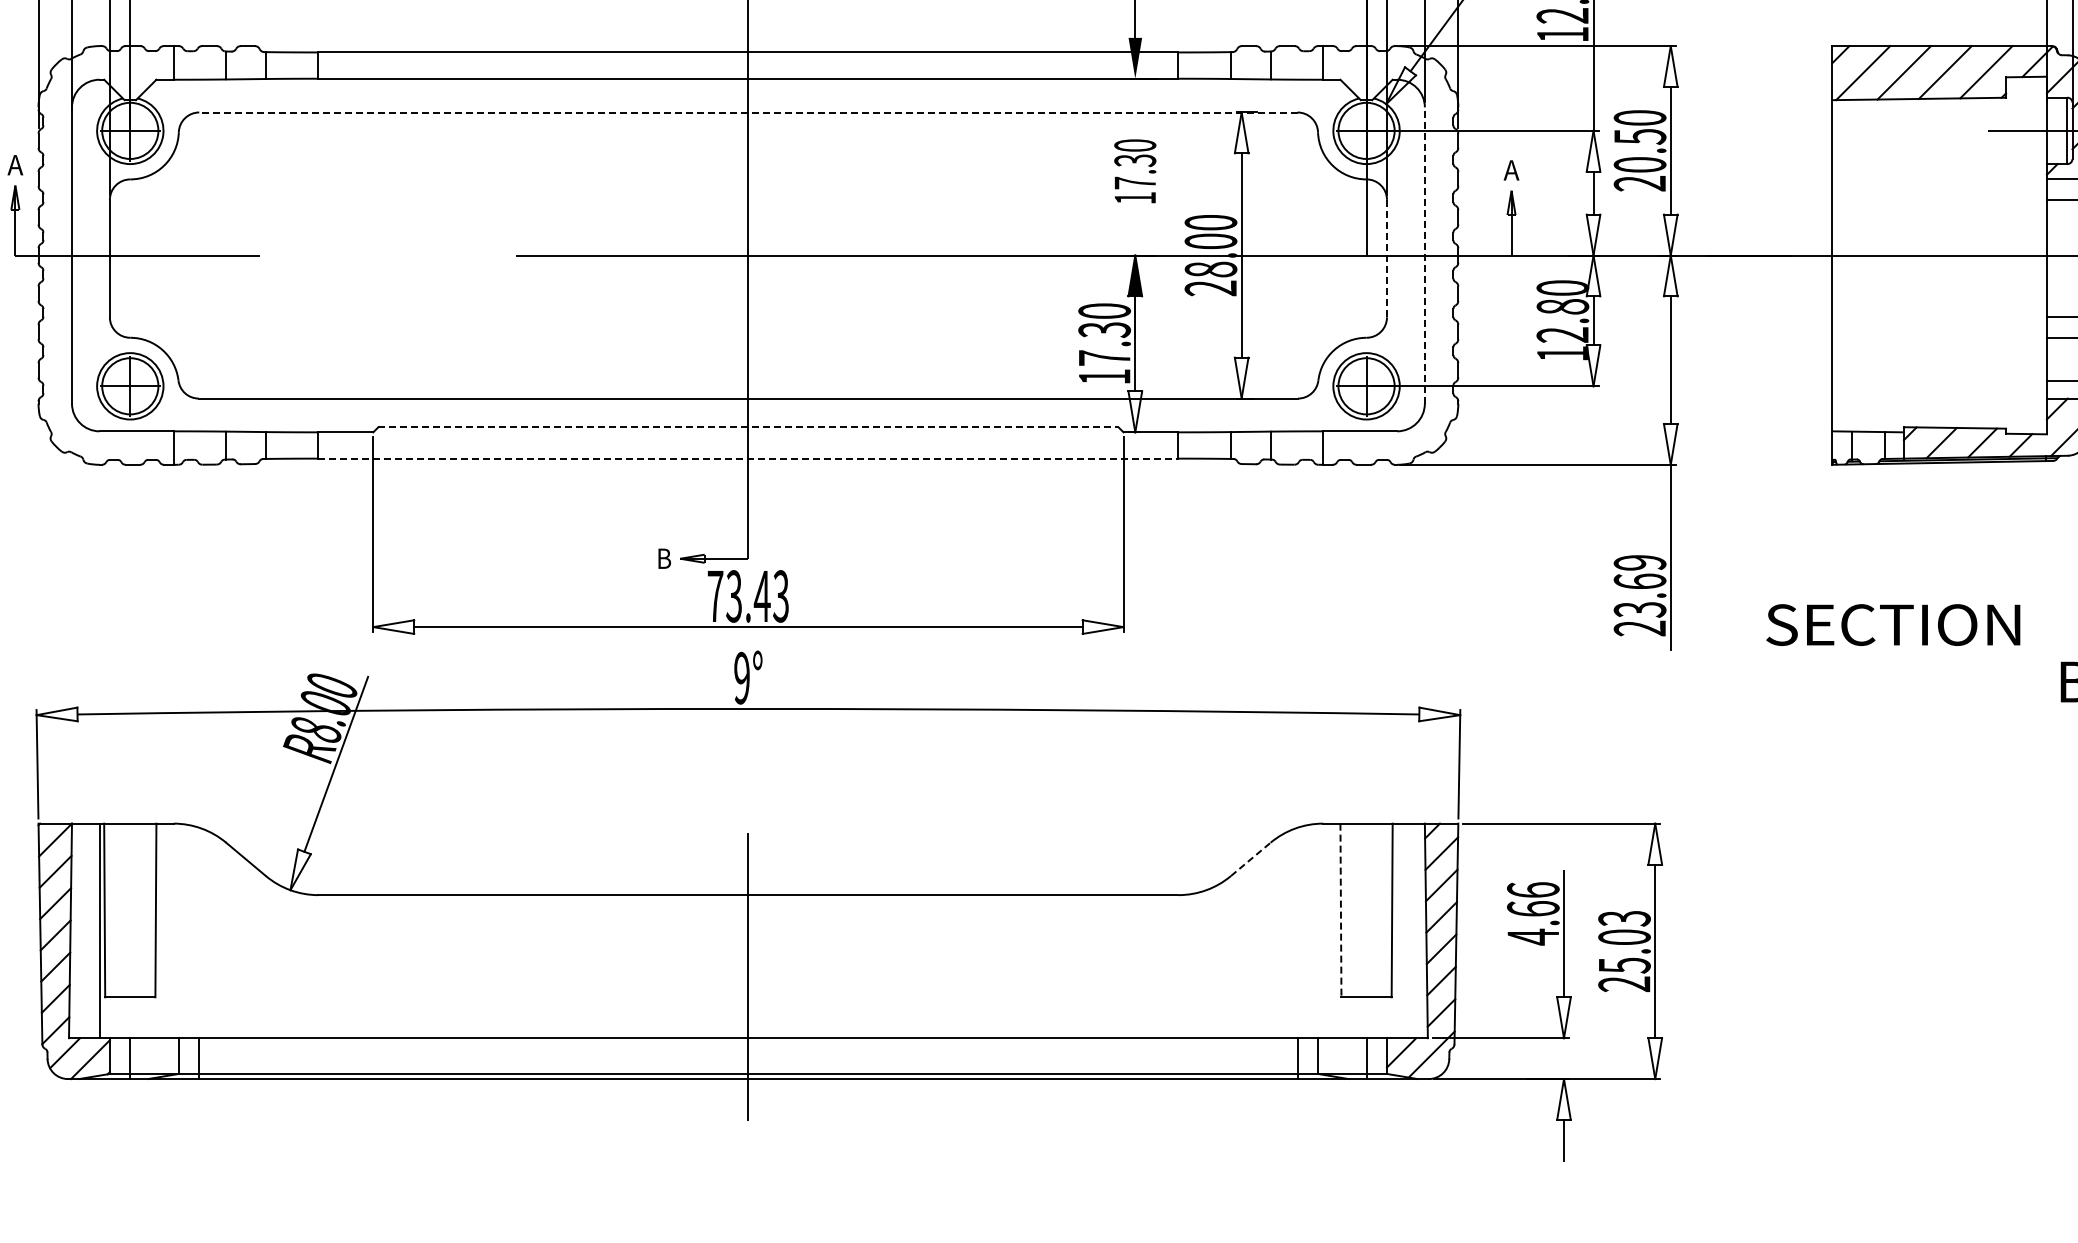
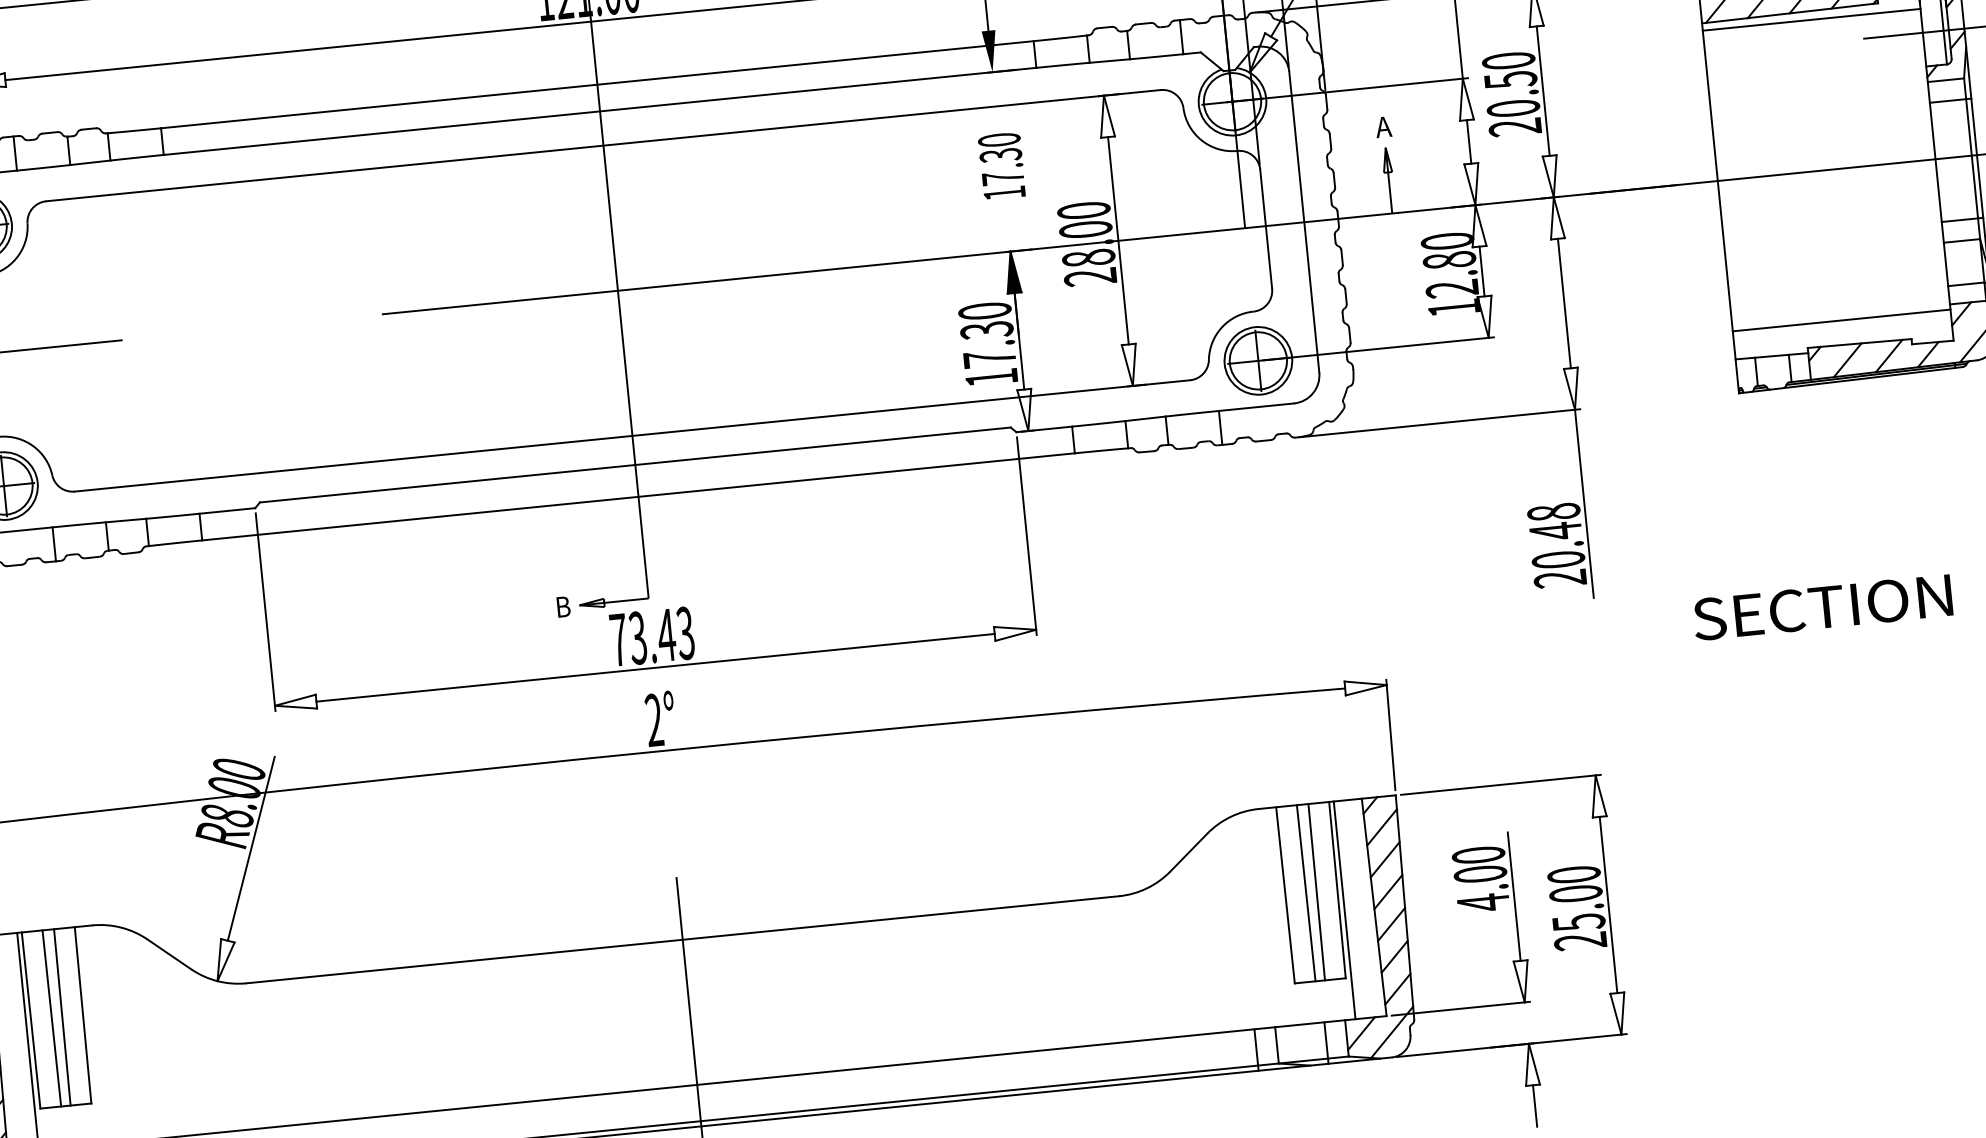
line: (1939, 107) -> (1811, 19), added
line: (747, 112) -> (602, 145), dashed -> solid
line: (1424, 255) -> (1303, 222), dashed -> solid
line: (1386, 258) -> (1265, 229), dashed -> solid
line: (1939, 403) -> (1841, 320), added
line: (748, 427) -> (635, 465), dashed -> solid
line: (748, 458) -> (638, 496), dashed -> solid
text: (1639, 586) -> (1555, 536), 23.69 -> 20.48
text: (1893, 624) -> (1822, 607), moved
text: (741, 678) -> (653, 720), 9° -> 2°
line: (1250, 859) -> (1188, 852), dashed -> solid
text: (1533, 899) -> (1479, 864), 4.66 -> 4.00
line: (124, 910) -> (51, 1018), added
line: (135, 910) -> (62, 1017), added
line: (1340, 910) -> (1285, 895), dashed -> solid
line: (1360, 910) -> (1305, 893), added
line: (1371, 910) -> (1316, 892), added
text: (1624, 918) -> (1574, 874), 25.03 -> 25.00
line: (1397, 930) -> (1344, 909), added

